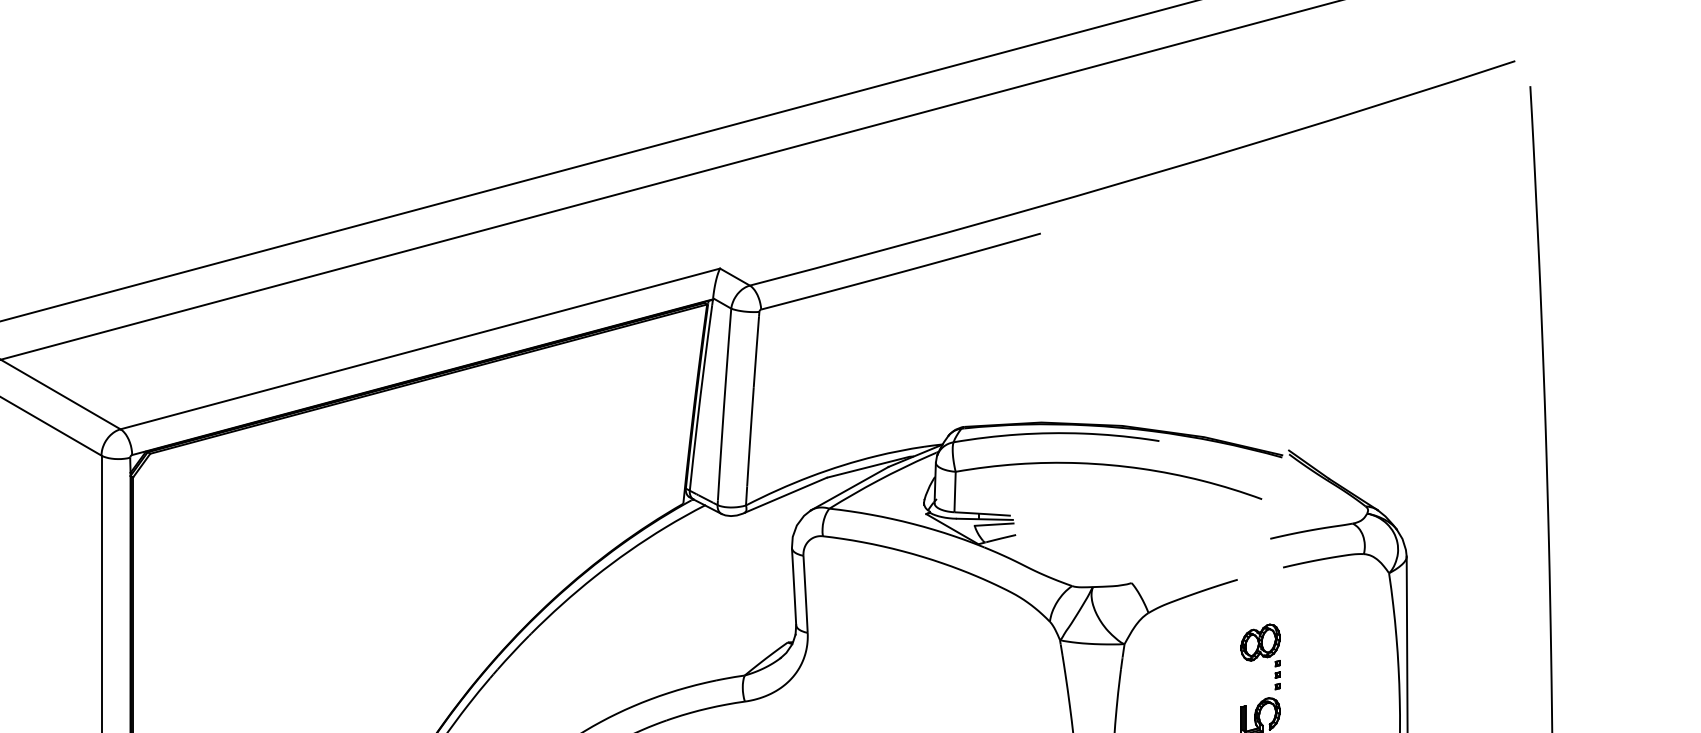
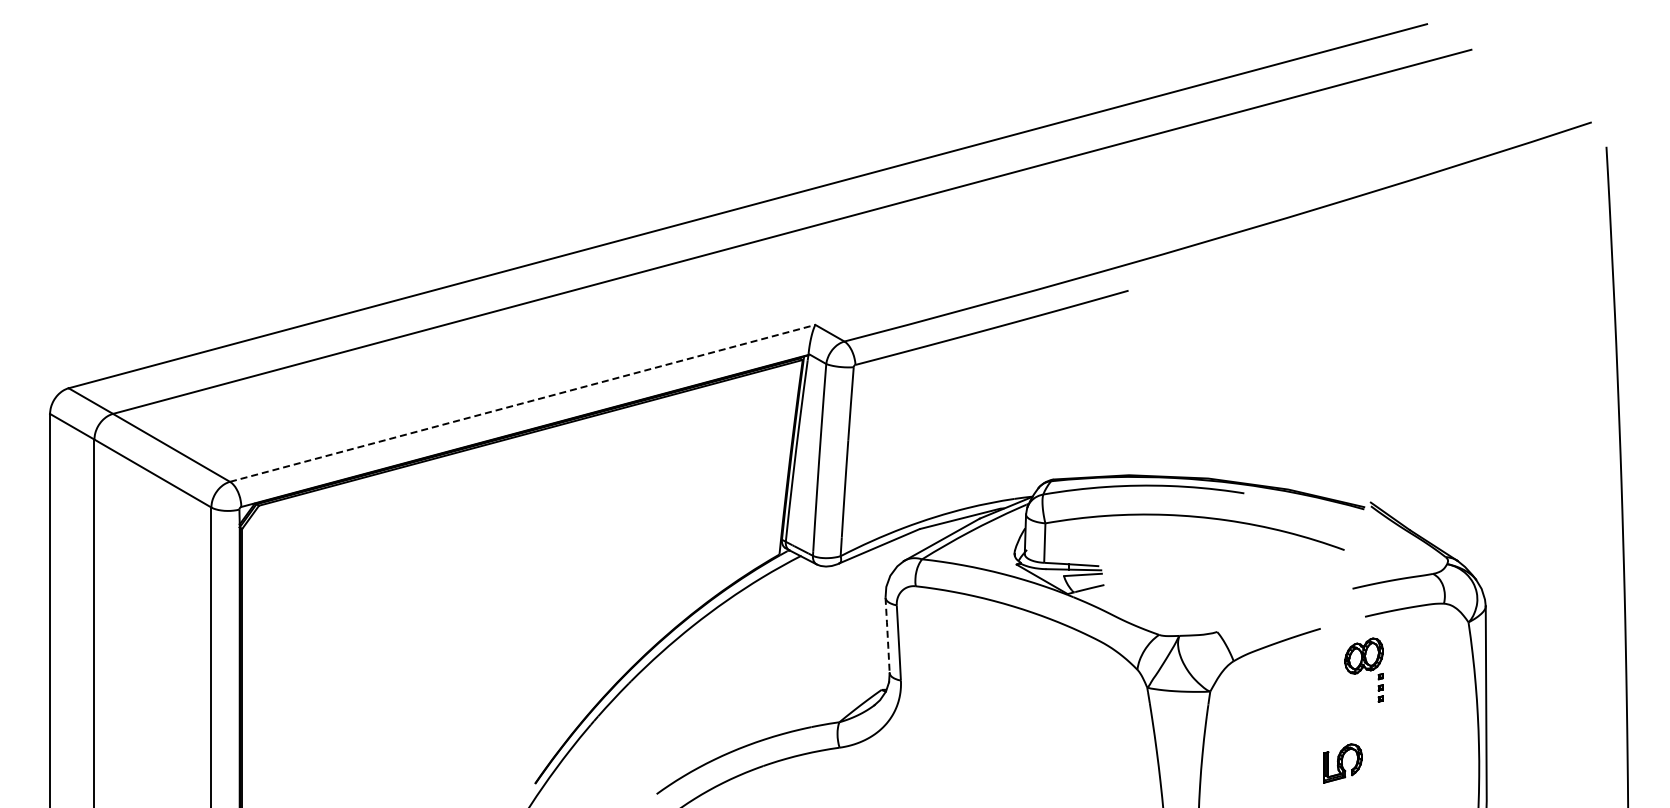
line: (421, 349) -> (523, 403), solid -> dashed
line: (793, 586) -> (887, 635), solid -> dashed
part: (1259, 656) -> (1363, 669), moved

